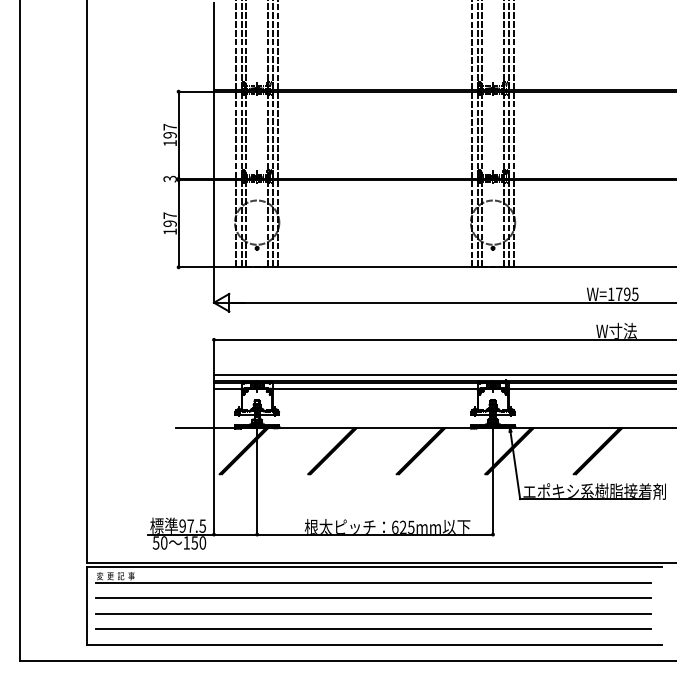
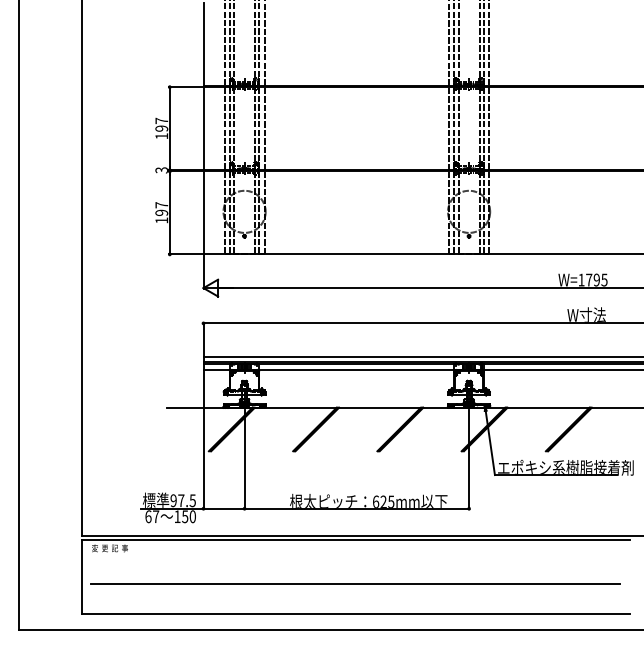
text: (160, 542) -> (152, 516), 50 -> 67
line: (373, 582) -> (355, 554), removed
line: (373, 598) -> (355, 569), removed
line: (373, 628) -> (355, 598), removed

